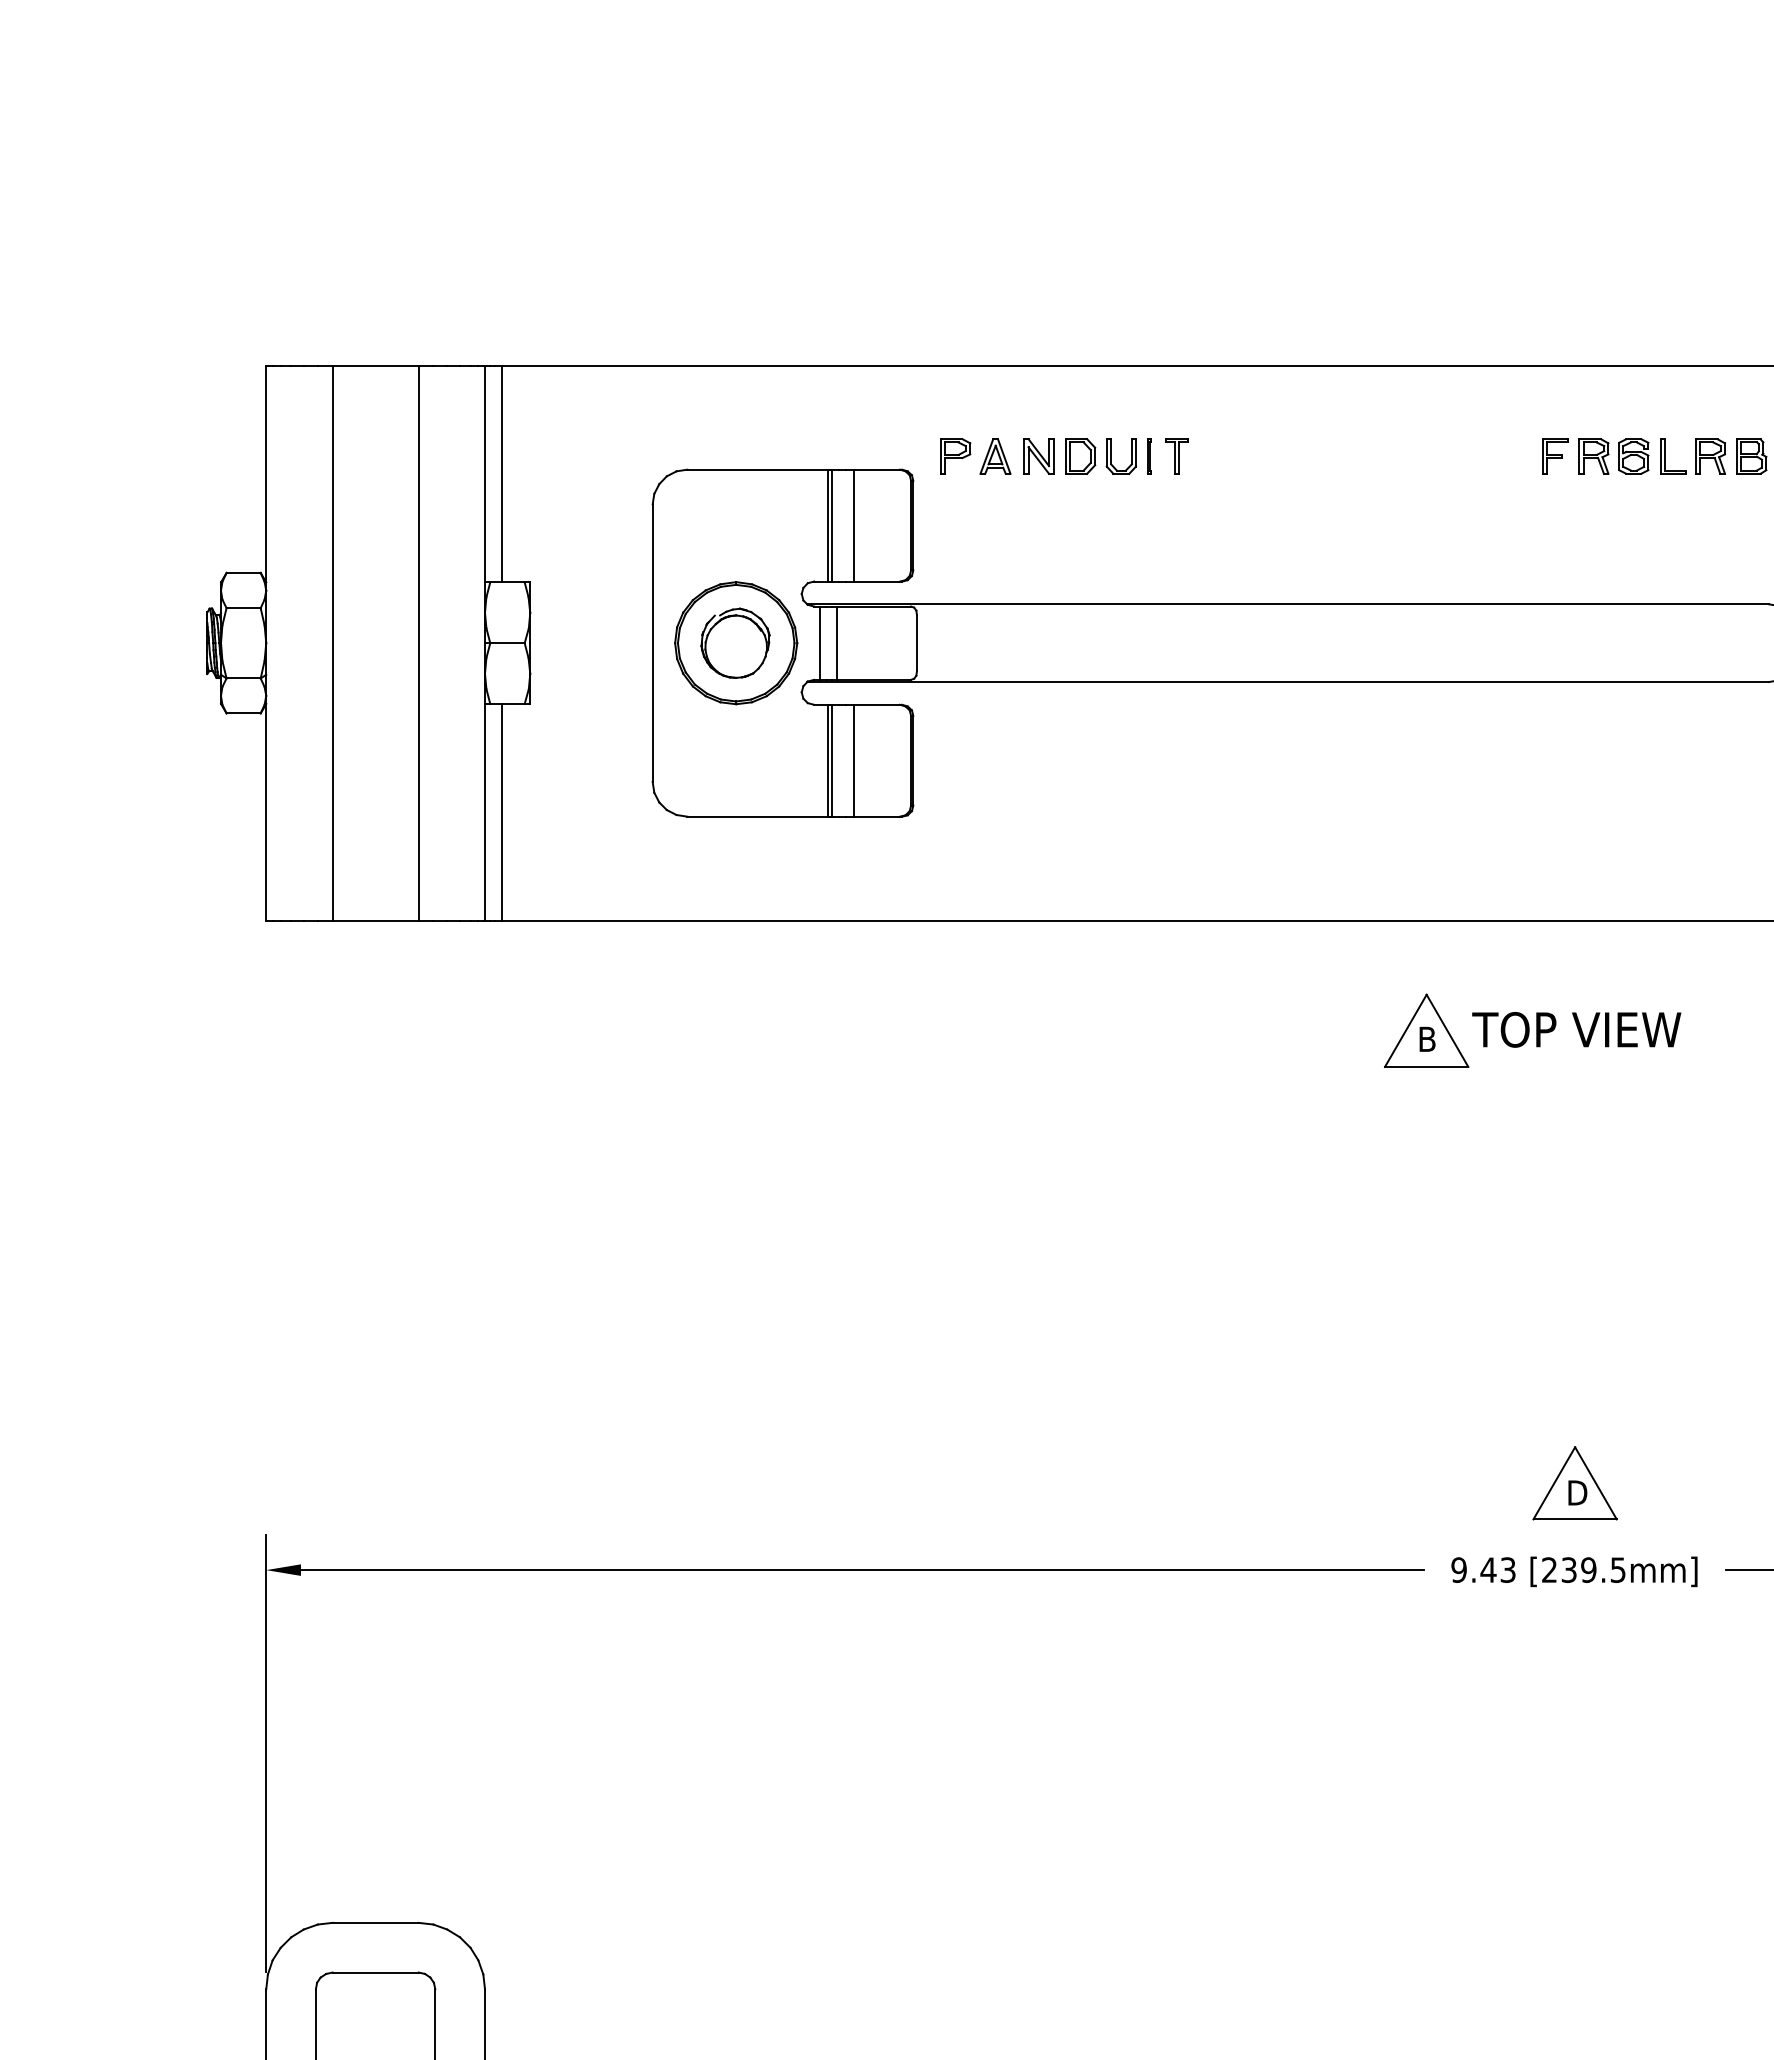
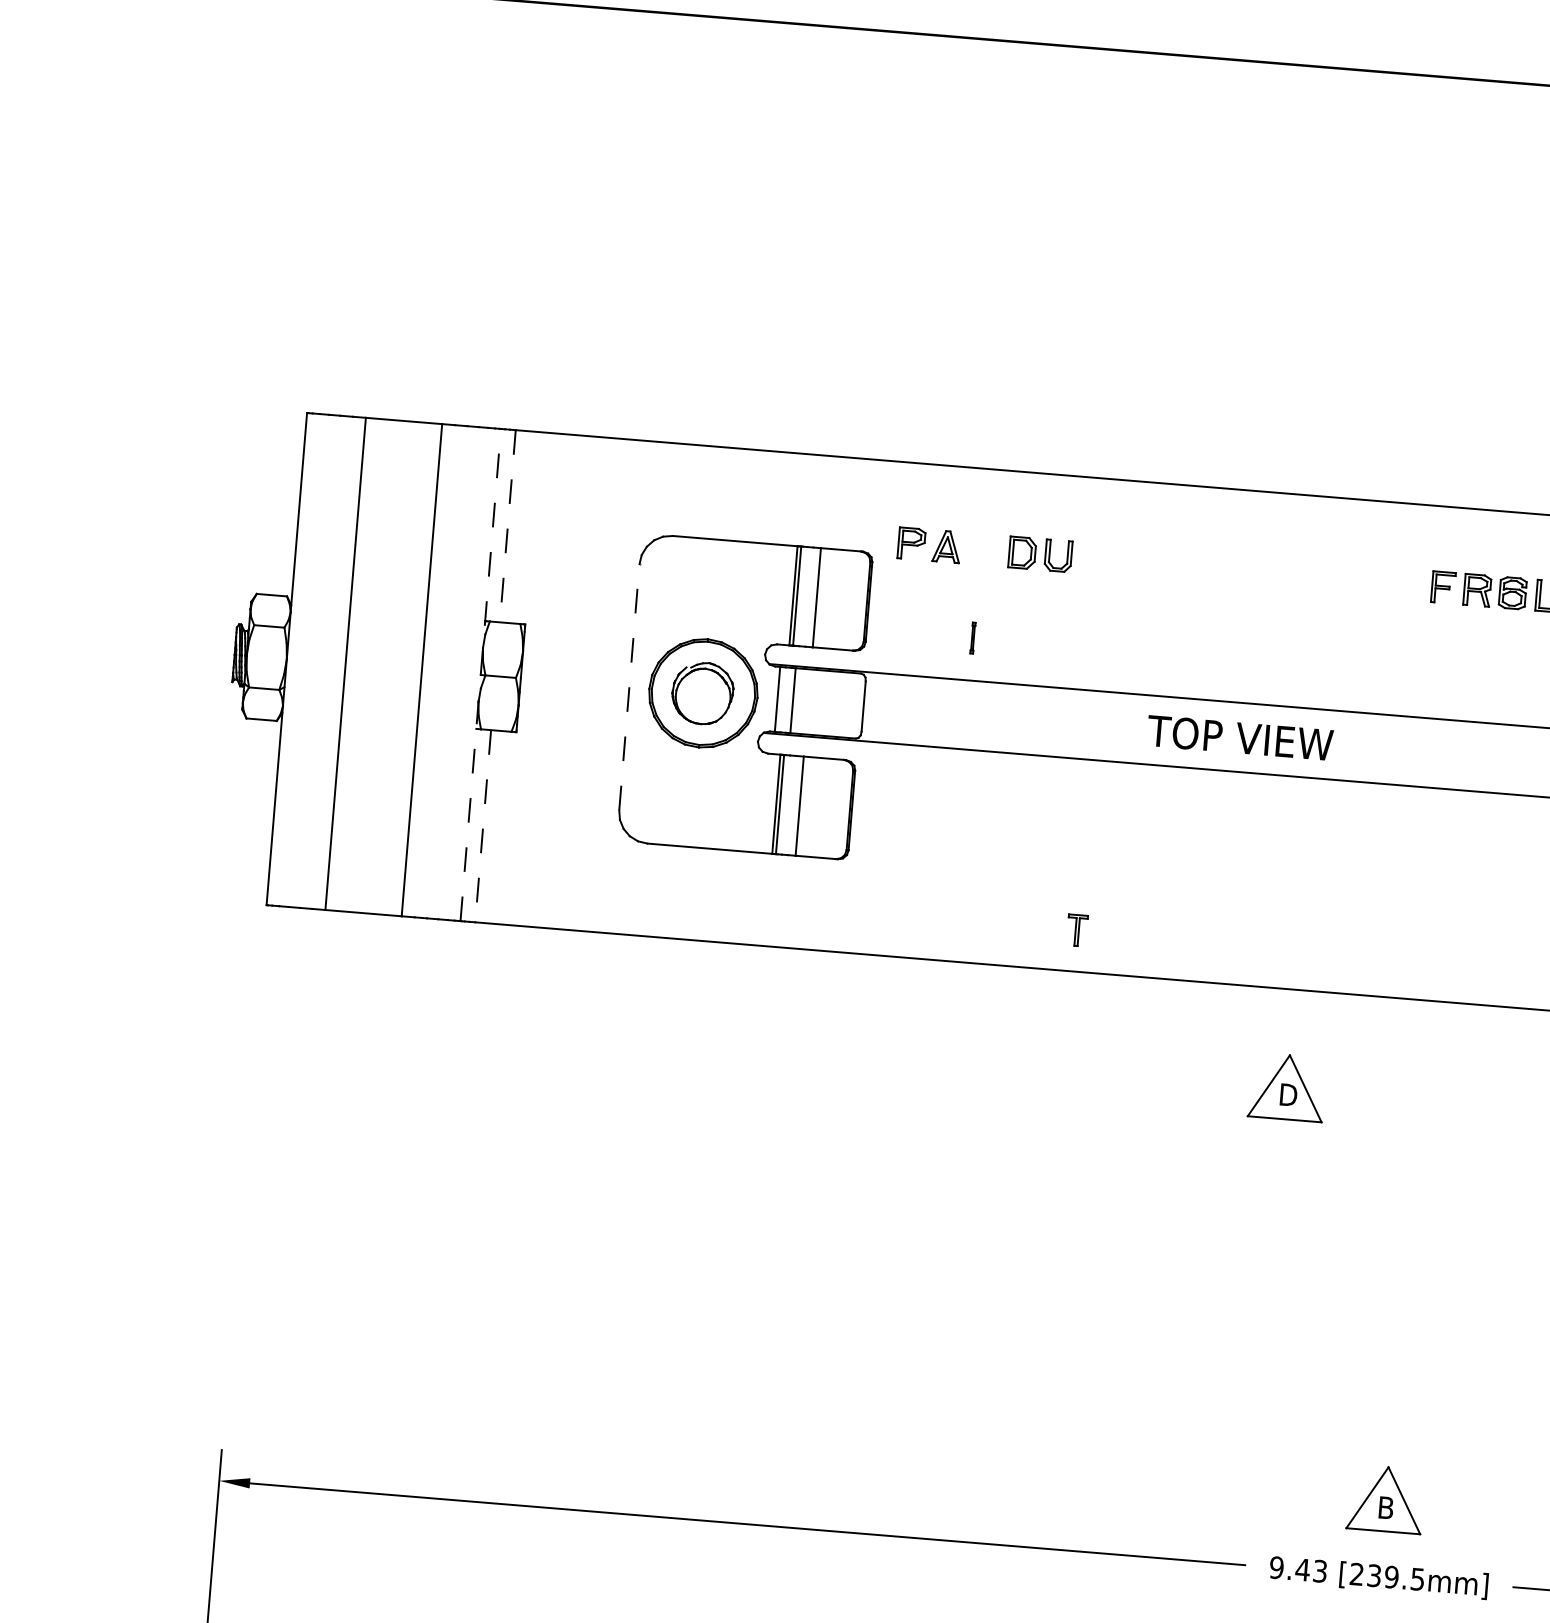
part: (1038, 456) -> (985, 549), removed
line: (1149, 456) -> (973, 638), moved
part: (1176, 456) -> (1076, 930), moved
line: (501, 474) -> (507, 526), solid -> dashed
line: (485, 643) -> (481, 675), solid -> dashed
line: (652, 643) -> (629, 687), solid -> dashed
line: (501, 812) -> (483, 826), solid -> dashed
text: (1576, 1029) -> (1240, 737), moved
text: (1430, 1039) -> (1290, 1095), B -> D
text: (1579, 1492) -> (1389, 1507), D -> B

